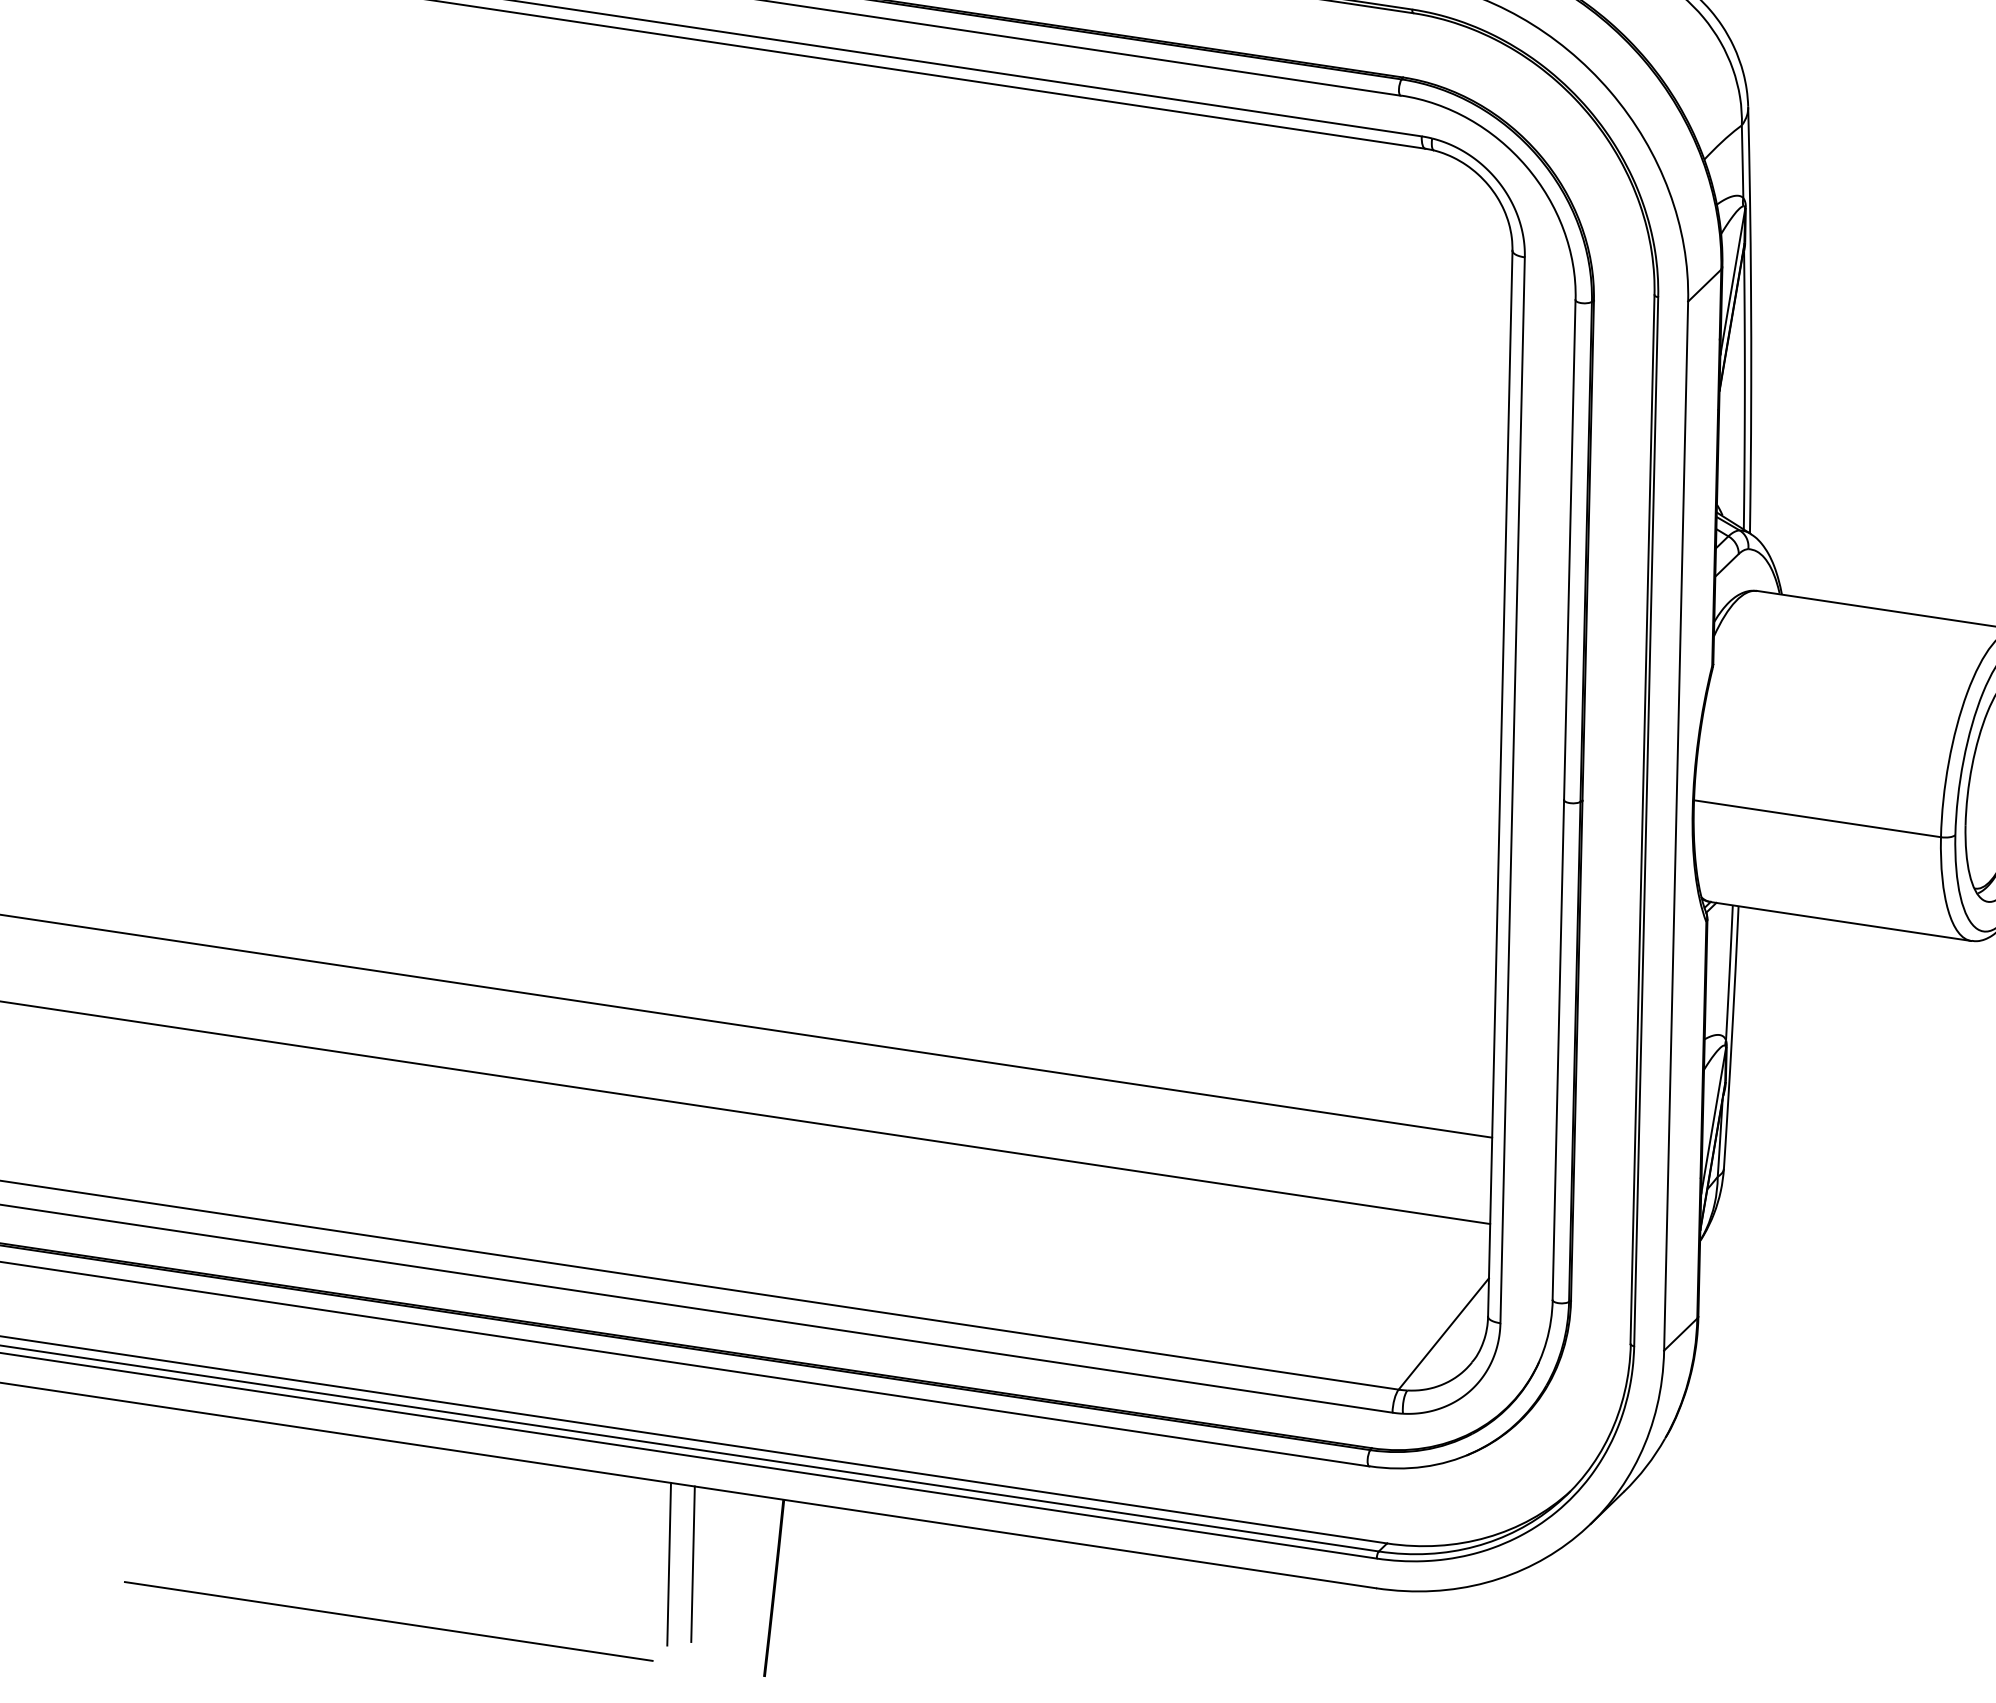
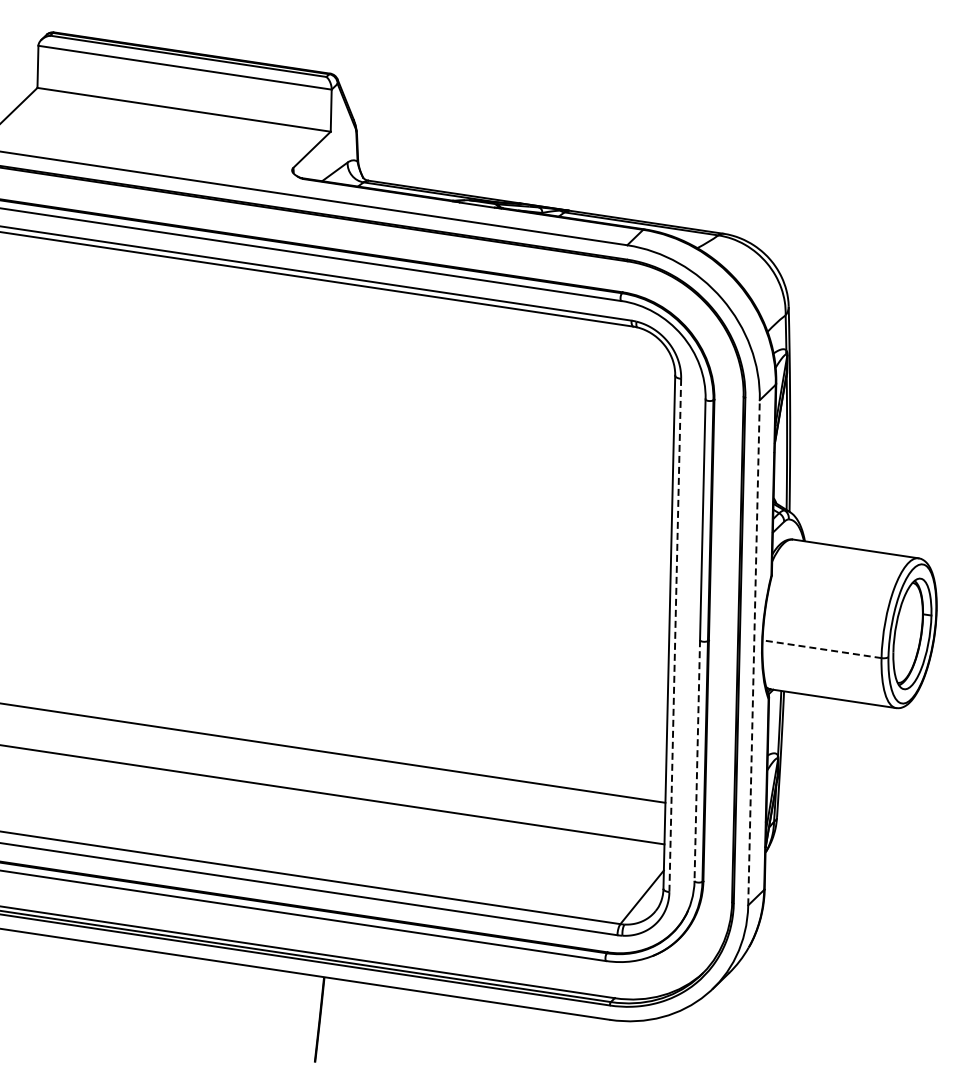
line: (1513, 790) -> (675, 635), solid -> dashed
line: (1816, 819) -> (821, 649), solid -> dashed
line: (1677, 825) -> (754, 652), solid -> dashed
line: (1558, 1051) -> (697, 761), solid -> dashed
line: (692, 1562) -> (280, 1007), removed
line: (669, 1564) -> (269, 1008), removed
line: (389, 1620) -> (134, 1035), removed

